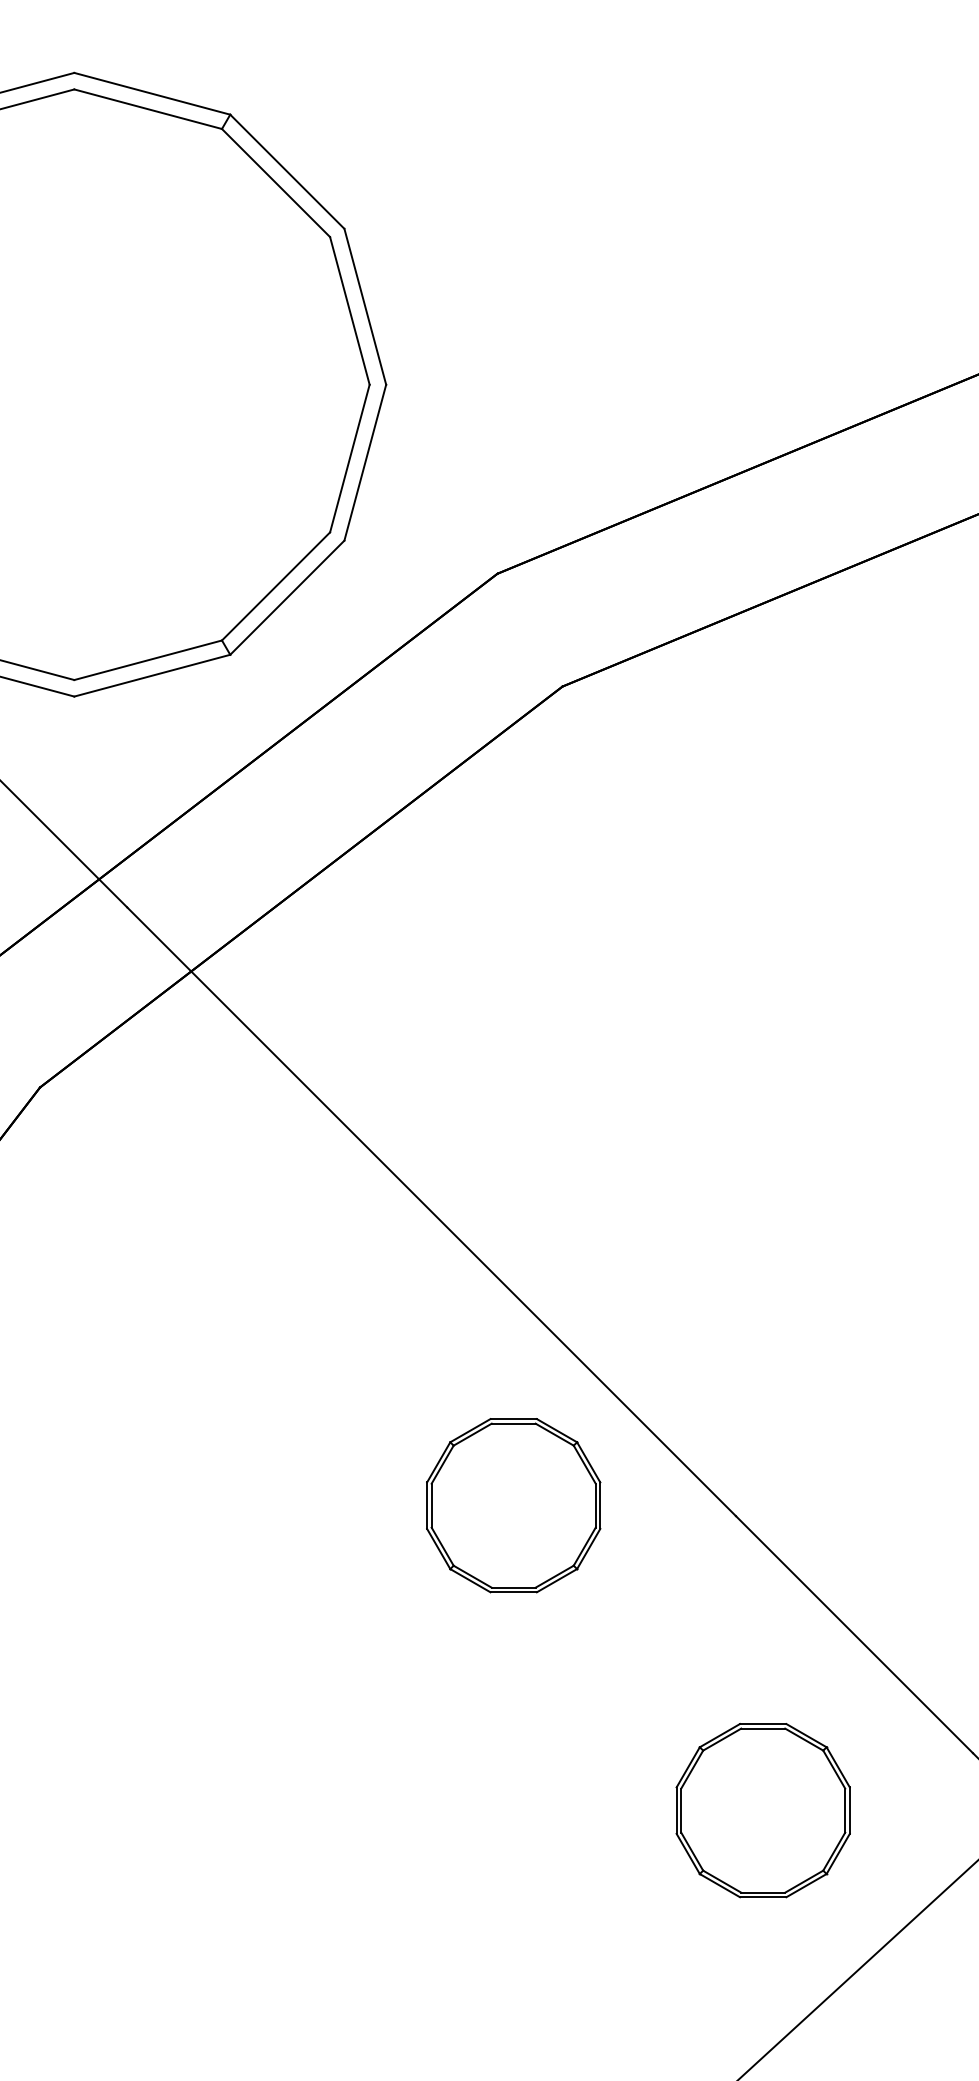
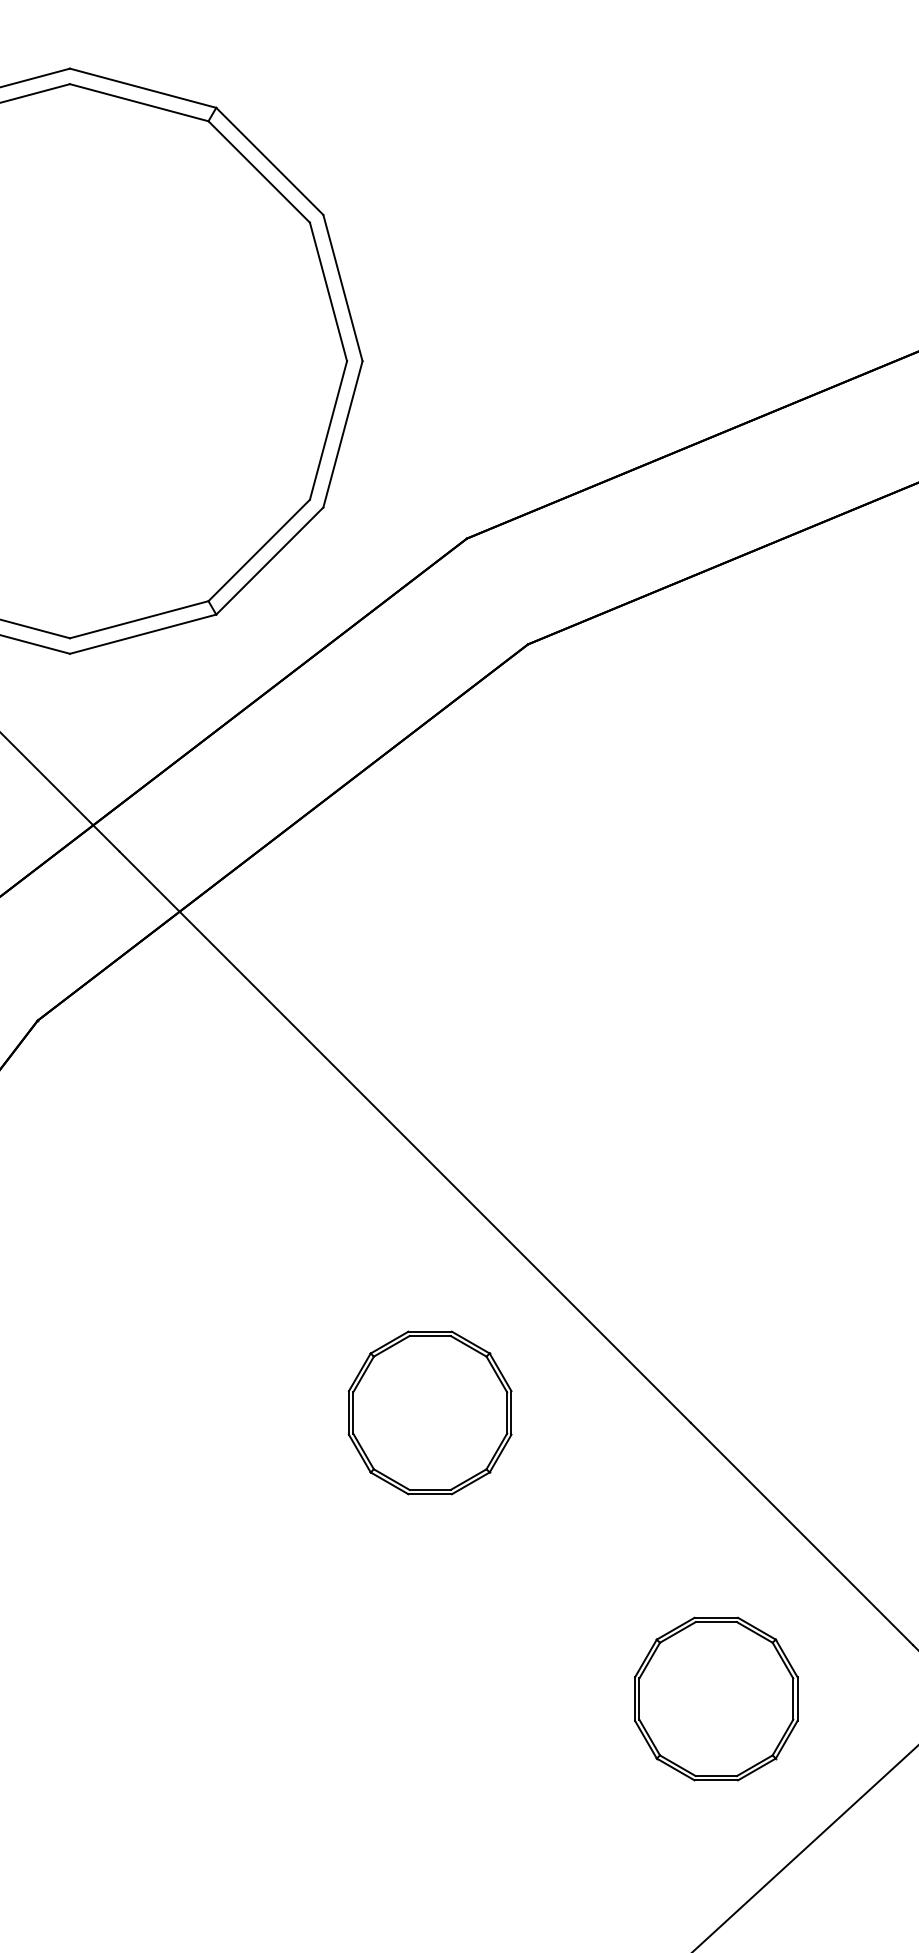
part: (512, 1505) -> (429, 1412), moved

